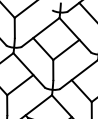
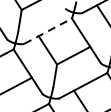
line: (40, 32) -> (47, 31), solid -> dashed

